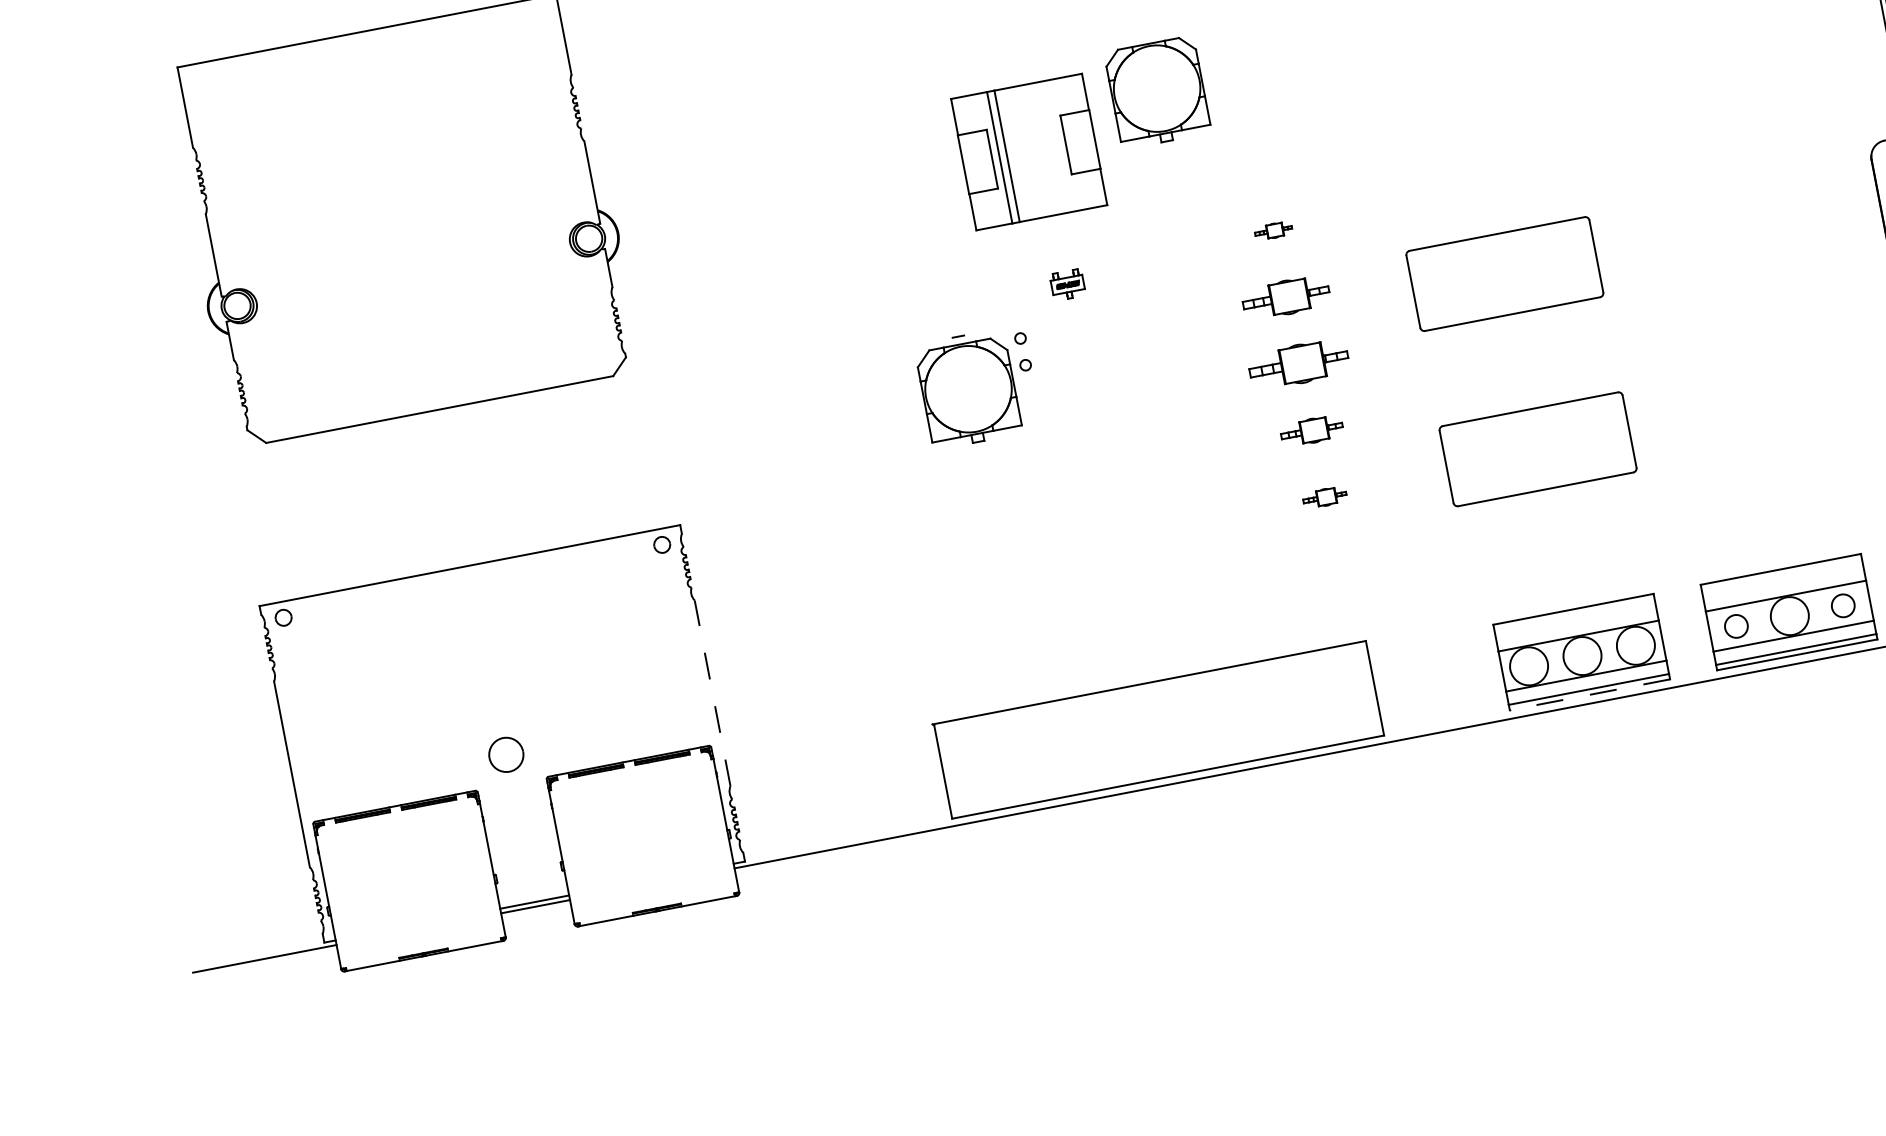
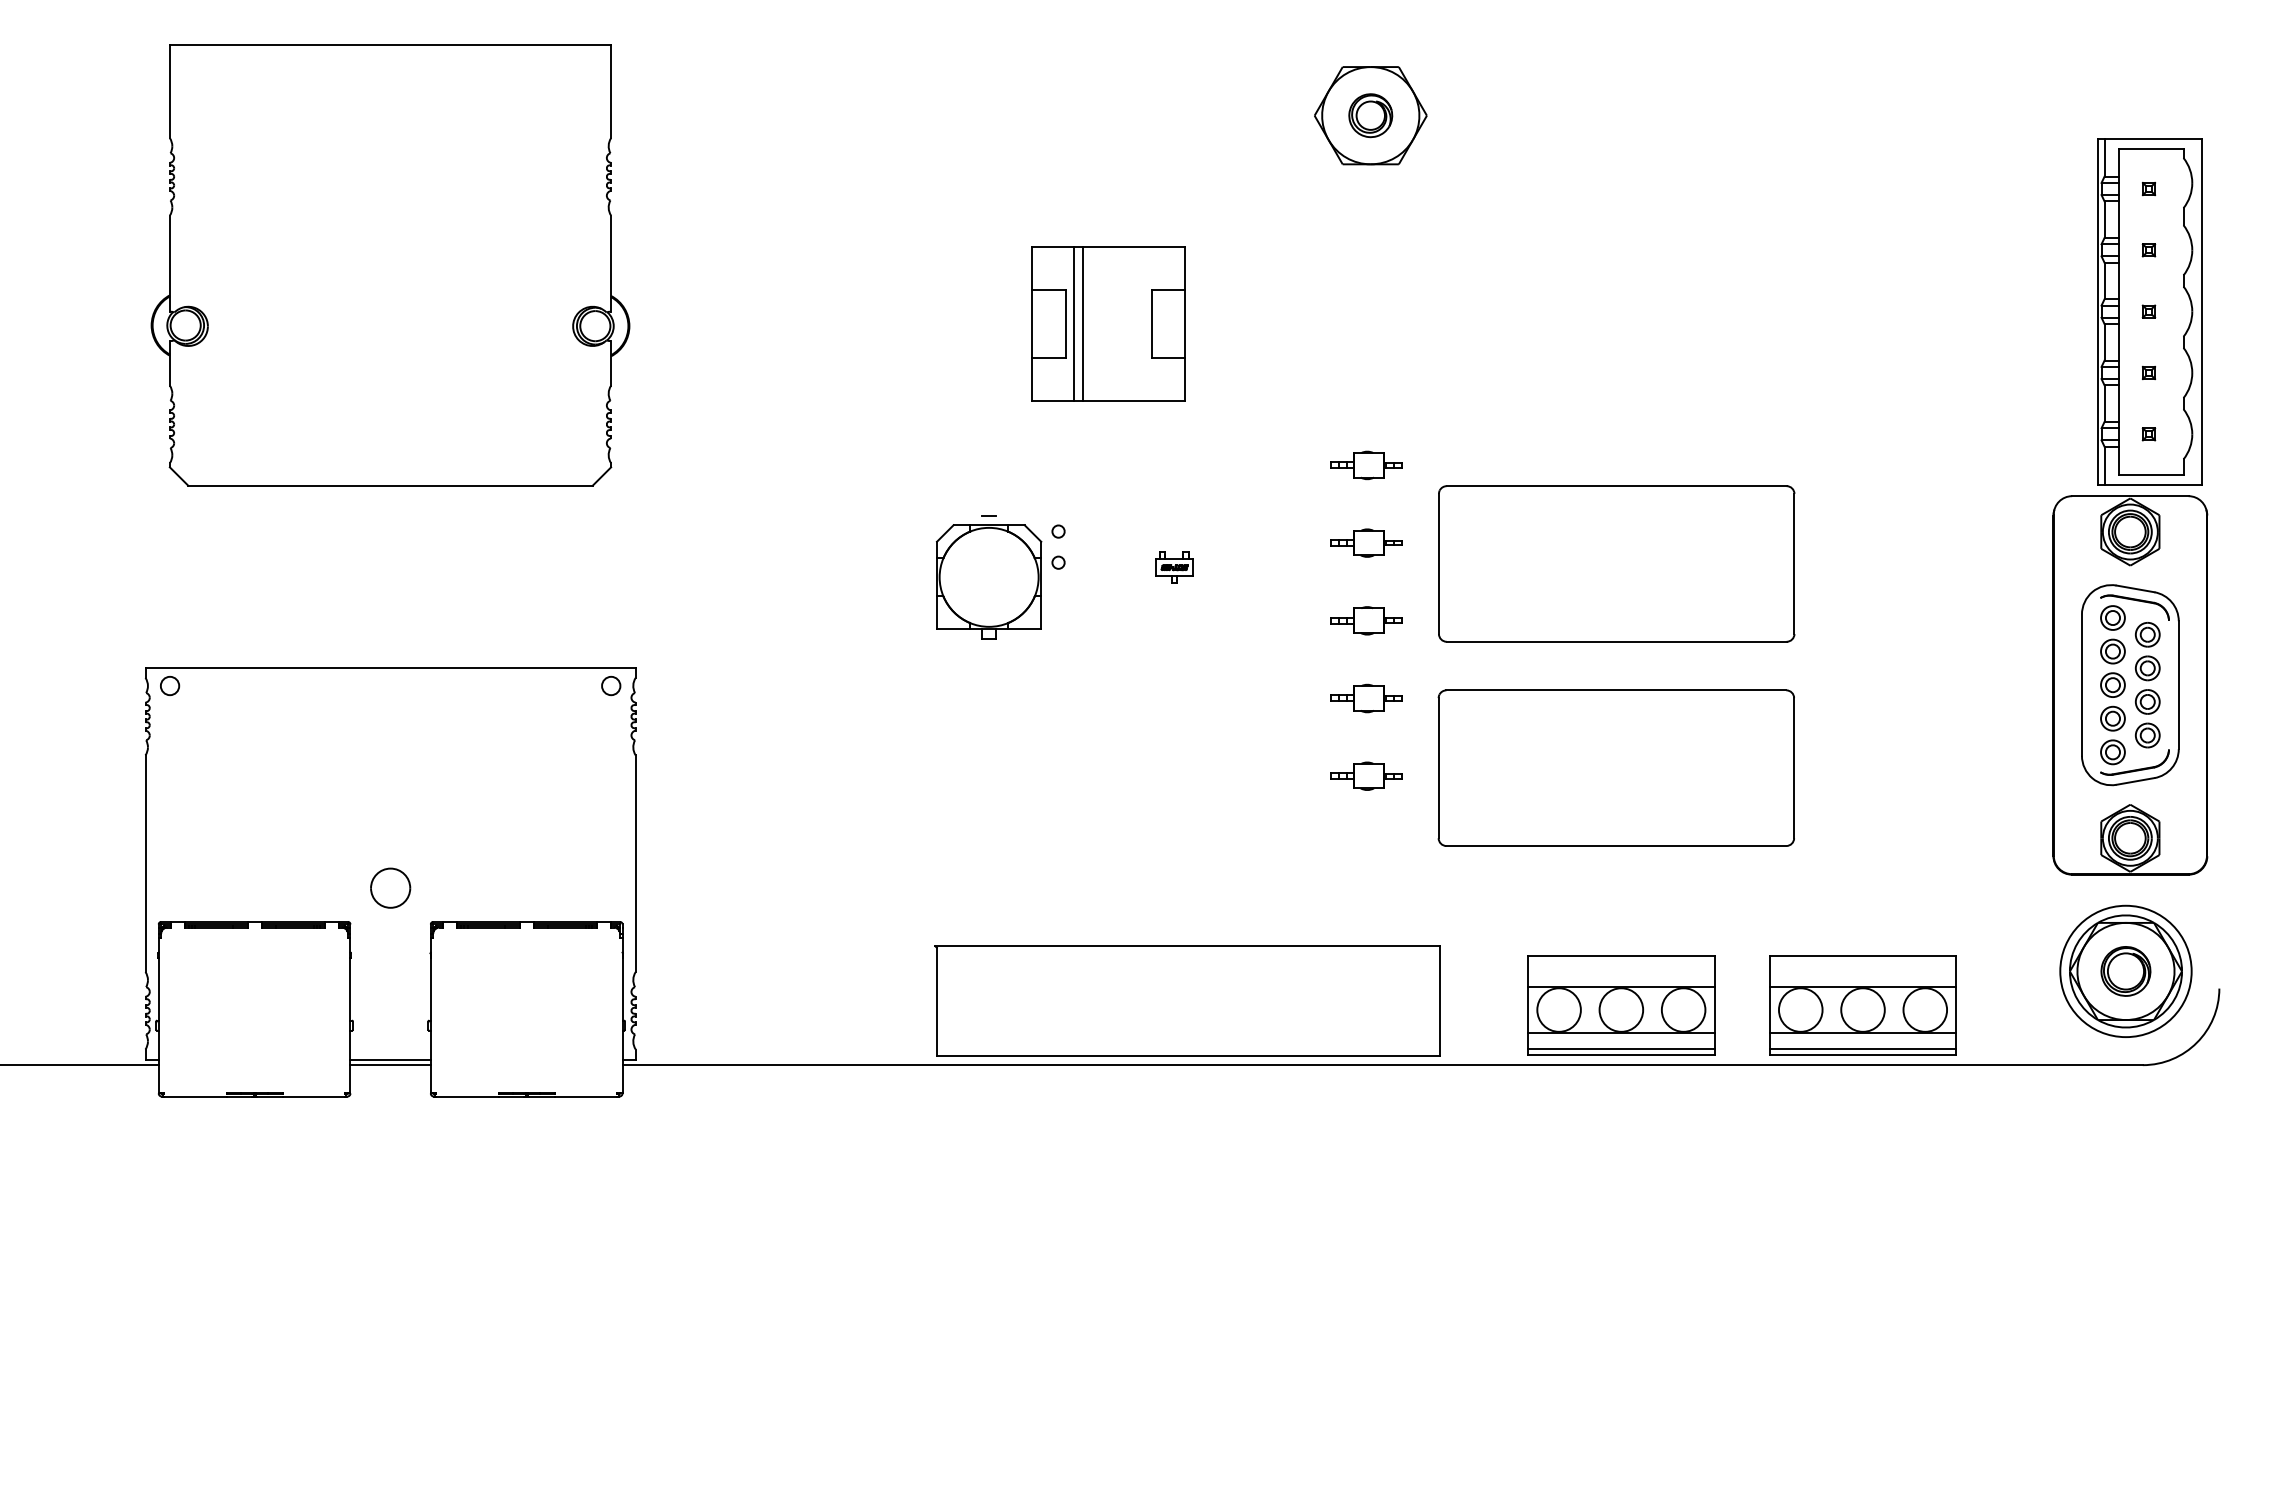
part: (1158, 92) -> (1266, 284), removed
part: (1273, 230) -> (1366, 465), size x1.67
part: (1504, 273) -> (1616, 563), size x1.67
part: (1067, 284) -> (1174, 567), moved
part: (1286, 296) -> (1366, 542), size x0.71
part: (1299, 363) -> (1366, 620), size x0.62
part: (1537, 448) -> (1615, 767), size x1.67
part: (1325, 496) -> (1366, 775), size x1.43
circle: (1843, 605) -> (1925, 1009), size x1.67
circle: (1736, 625) -> (1800, 1009), size x1.67
line: (712, 693) -> (635, 863), dashed -> solid
line: (1589, 695) -> (1620, 1055), dashed -> solid
part: (1158, 729) -> (1187, 1000), moved

